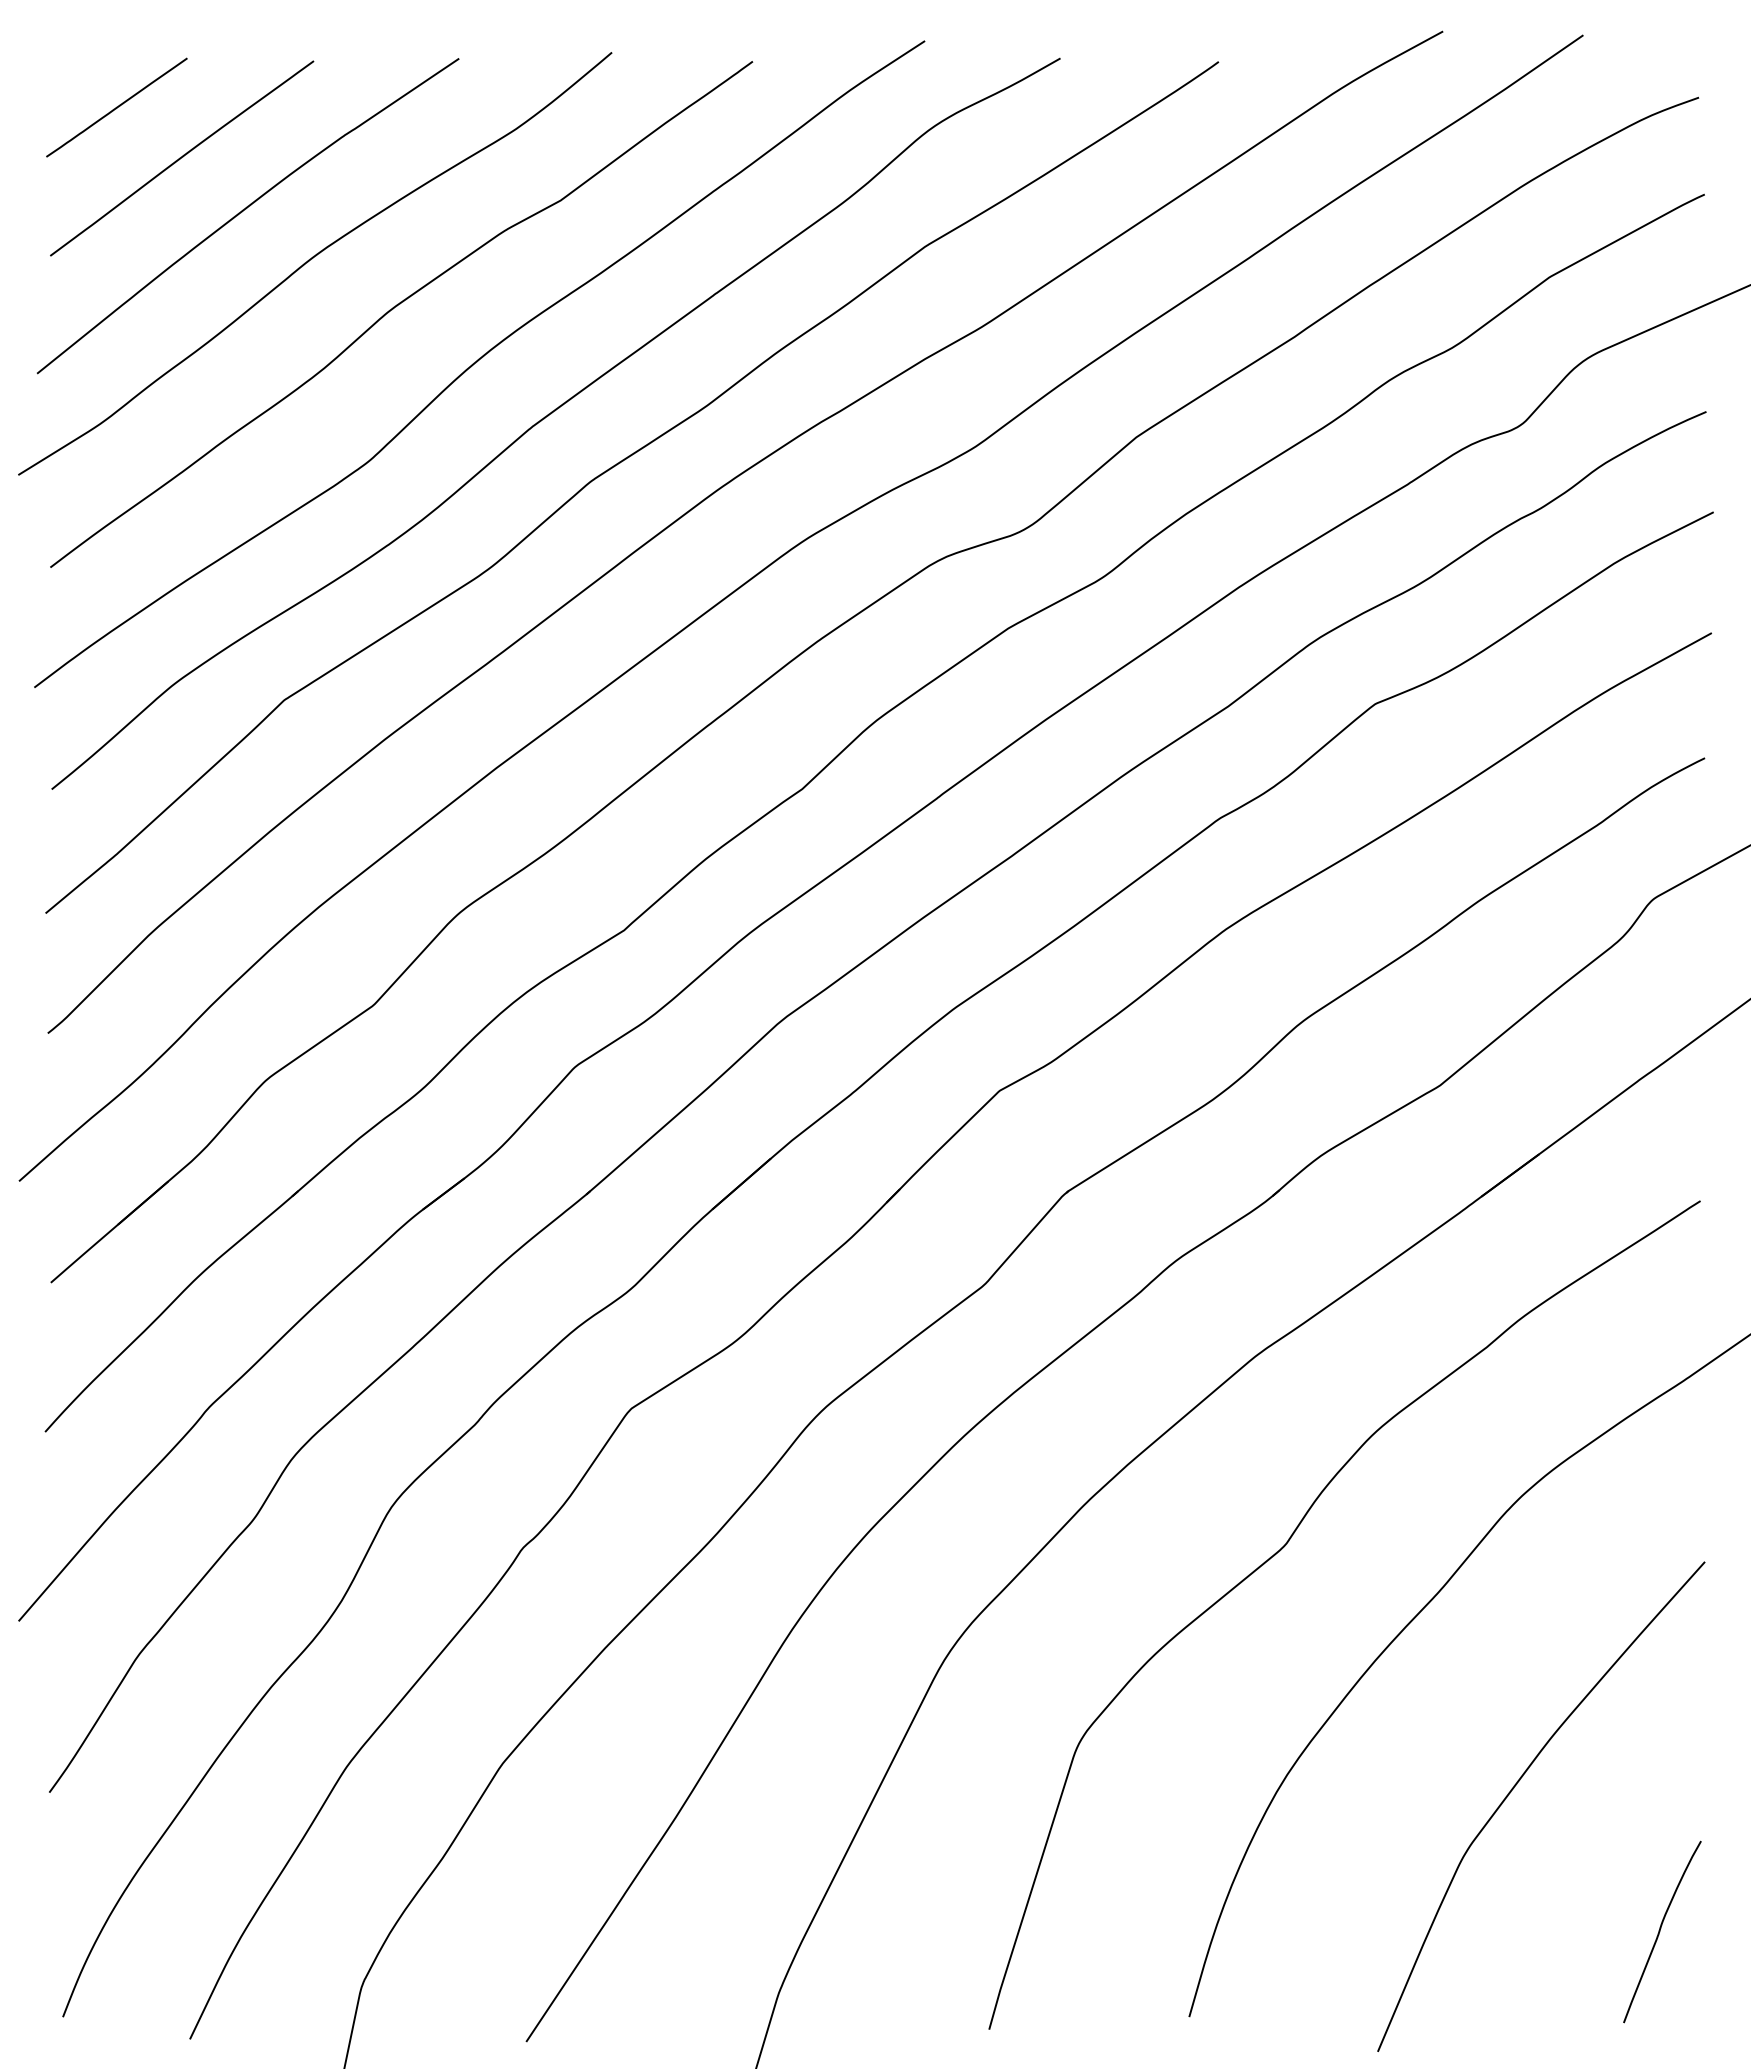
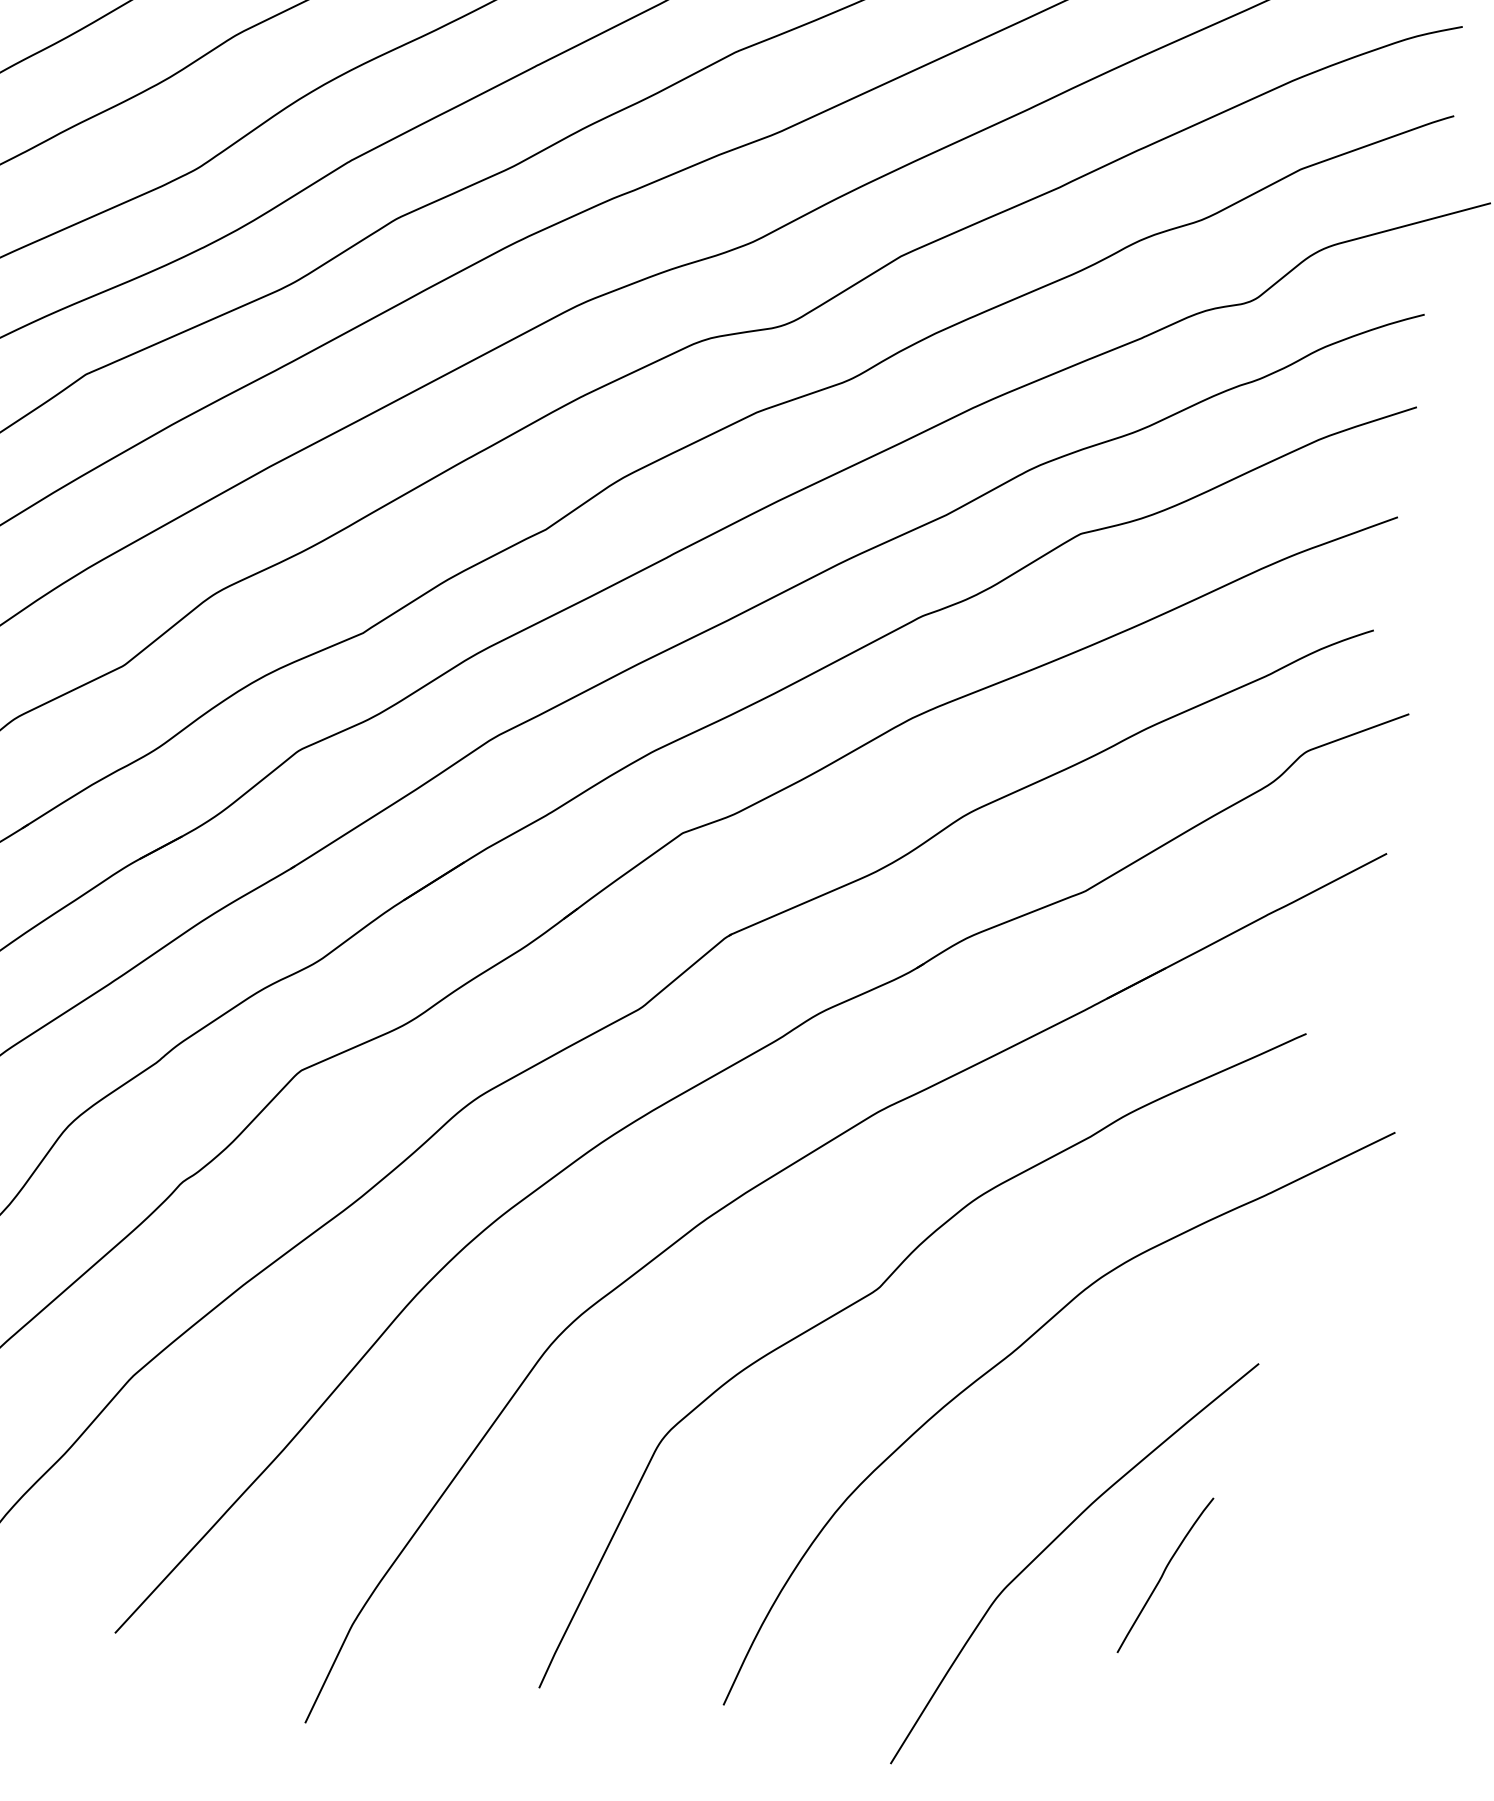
curve: (1660, 1931) -> (1163, 1574), moved

